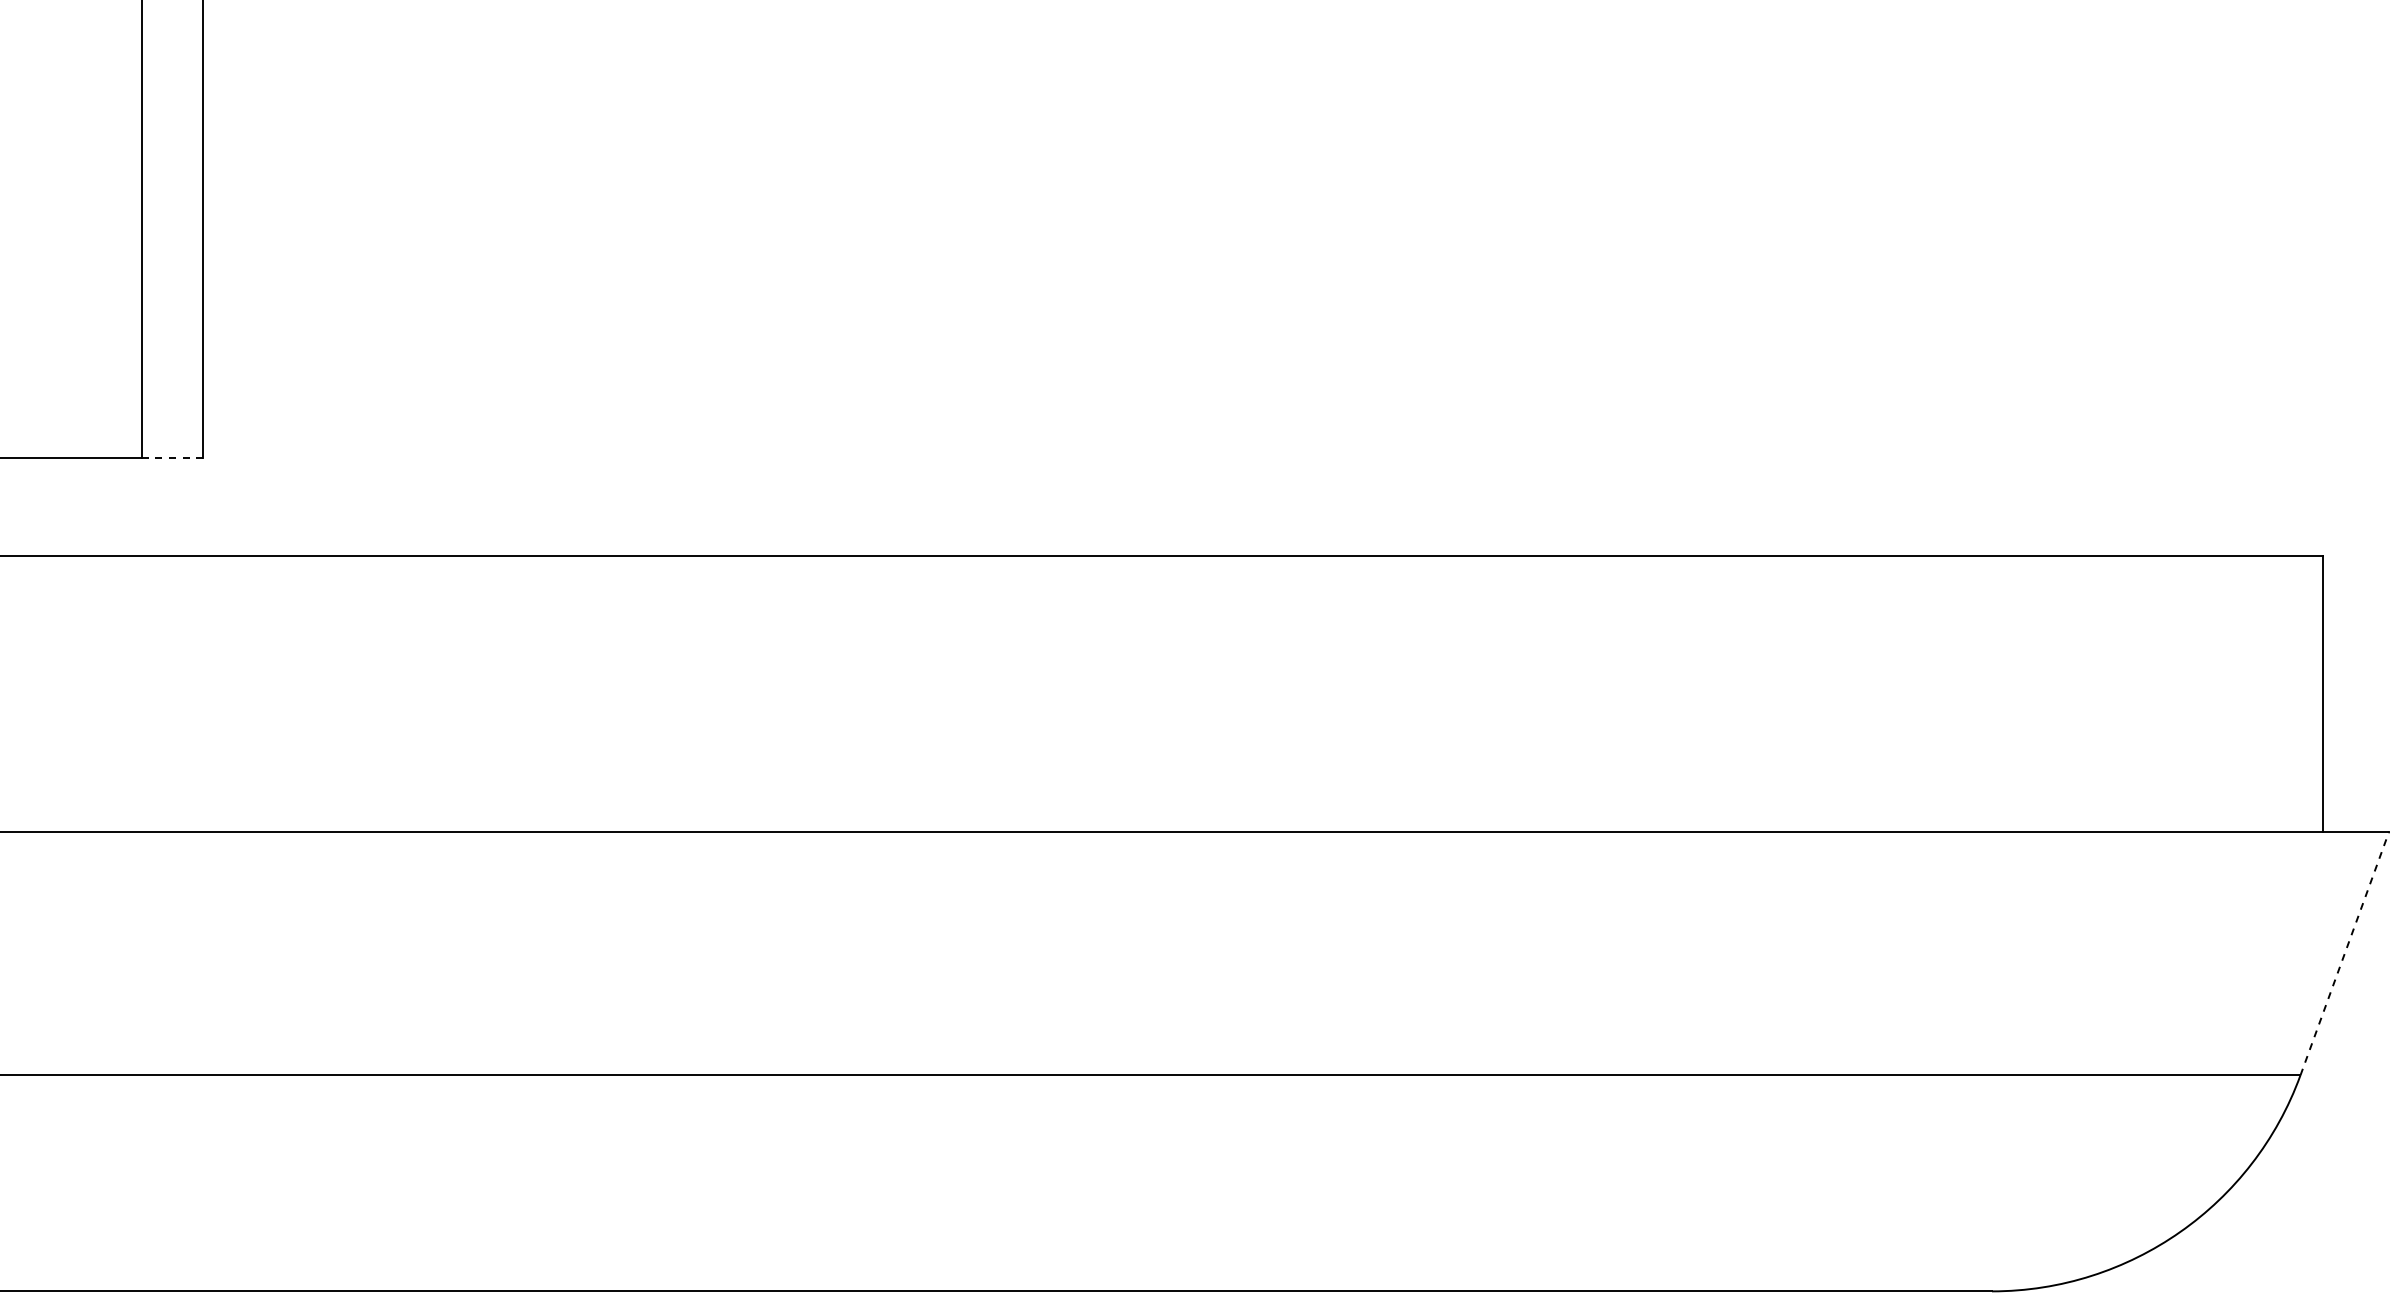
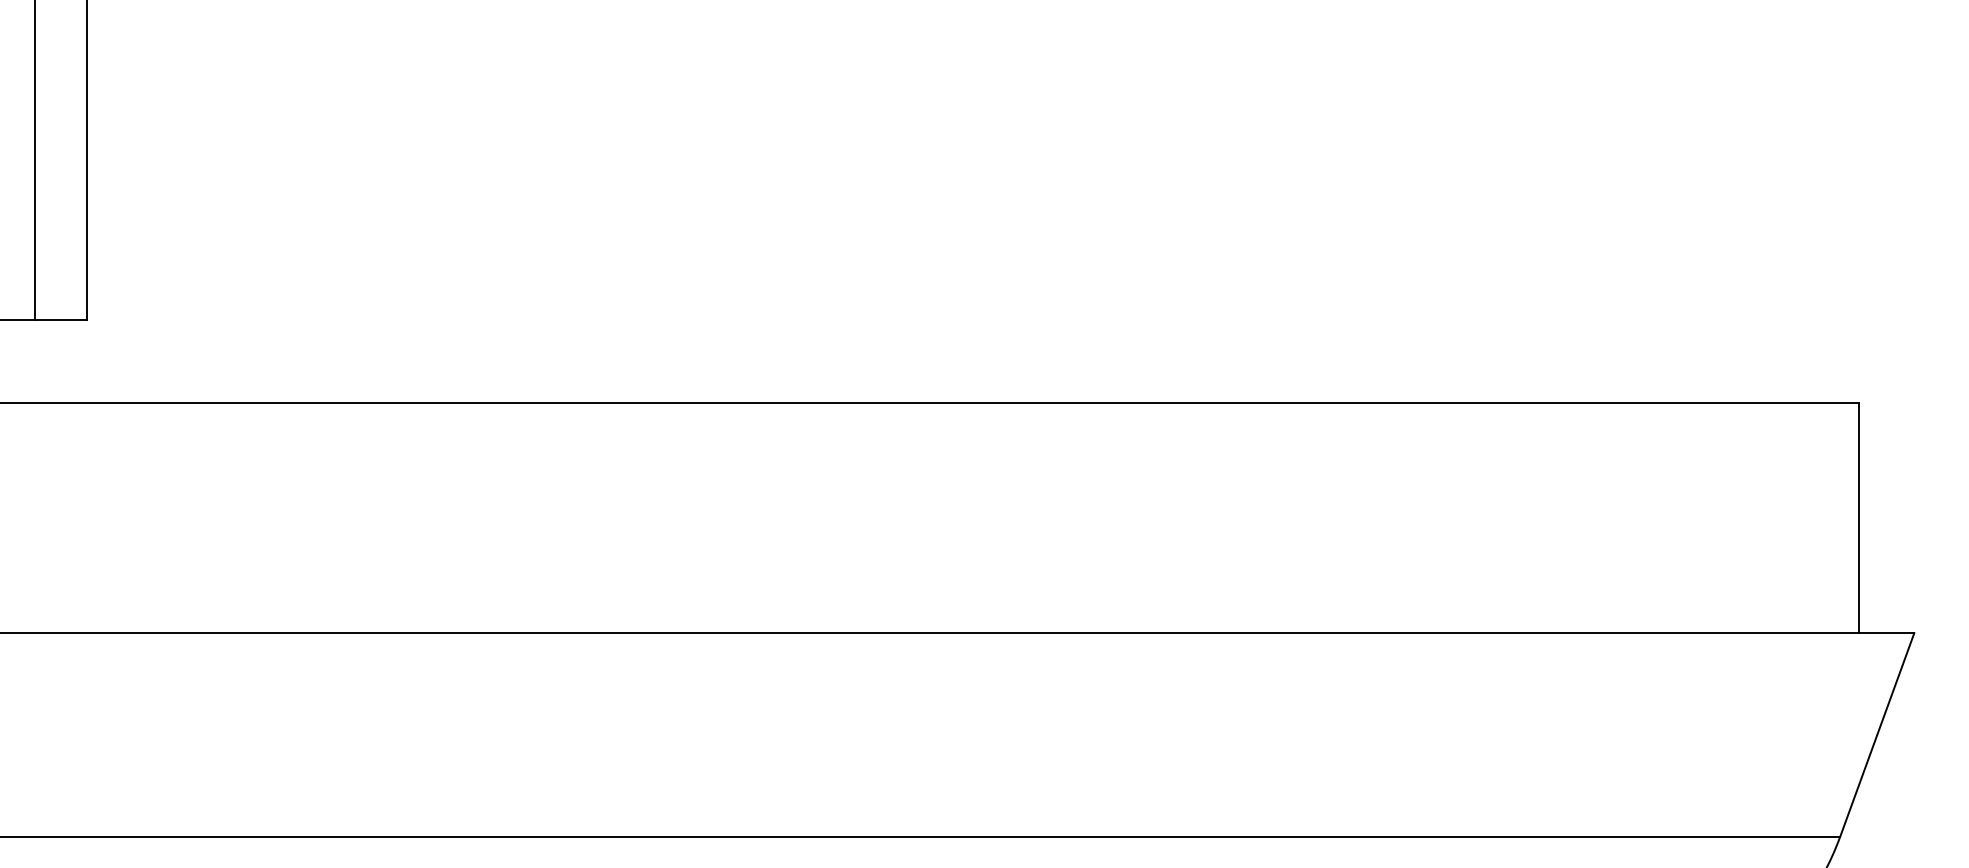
line: (172, 457) -> (60, 320), dashed -> solid
line: (2344, 953) -> (1876, 734), dashed -> solid

